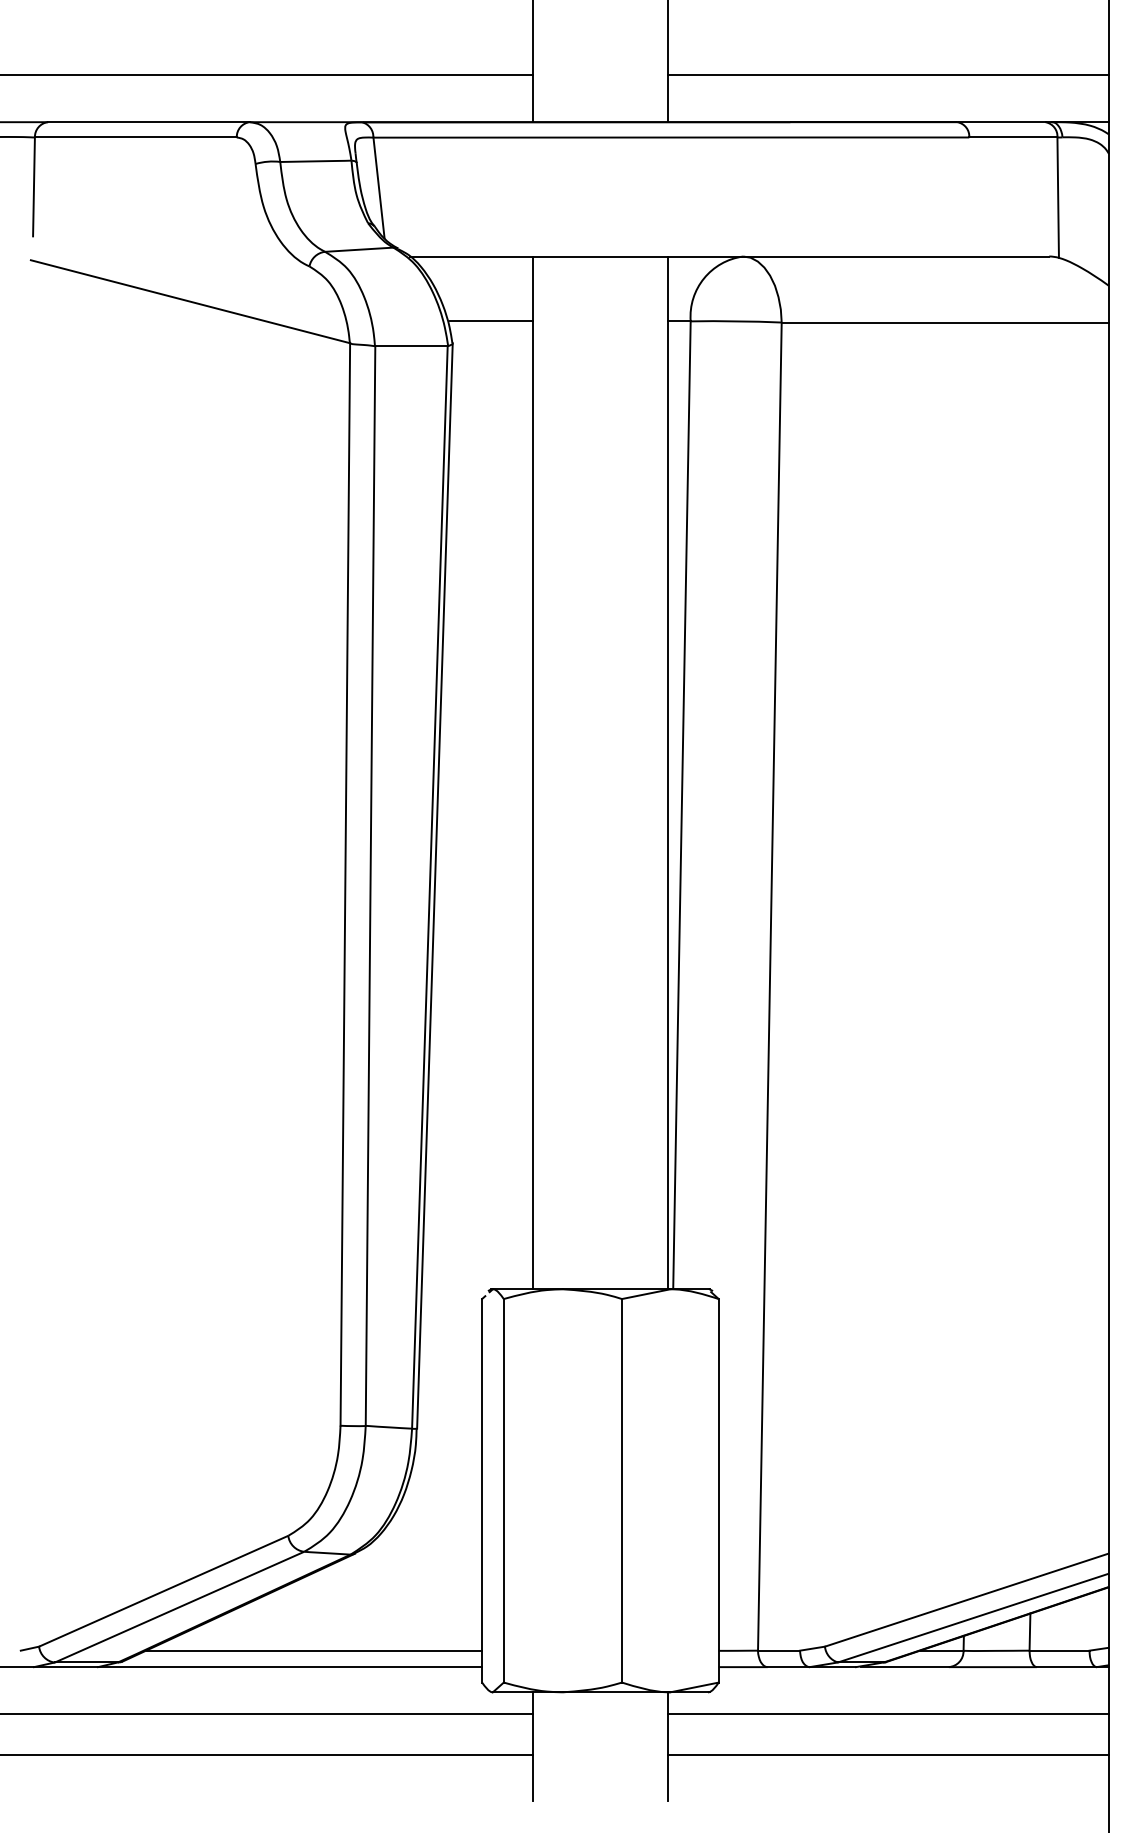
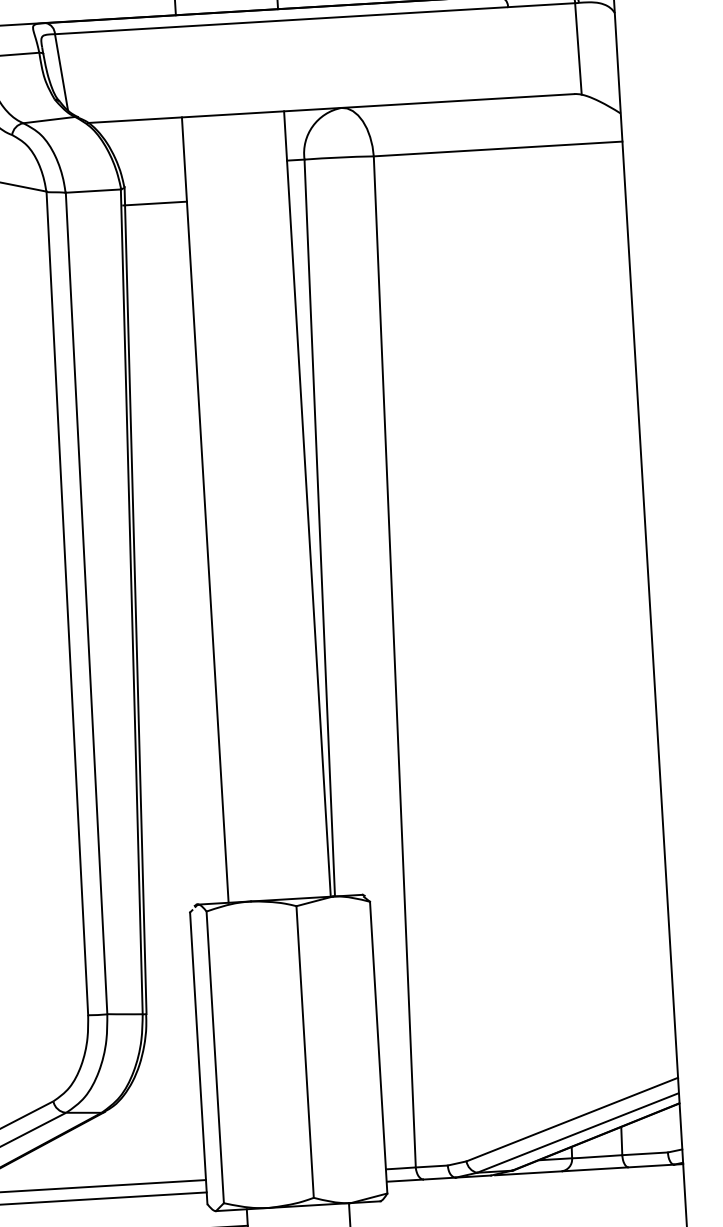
line: (491, 321) -> (155, 203), moved
line: (887, 1713) -> (517, 1209), removed

